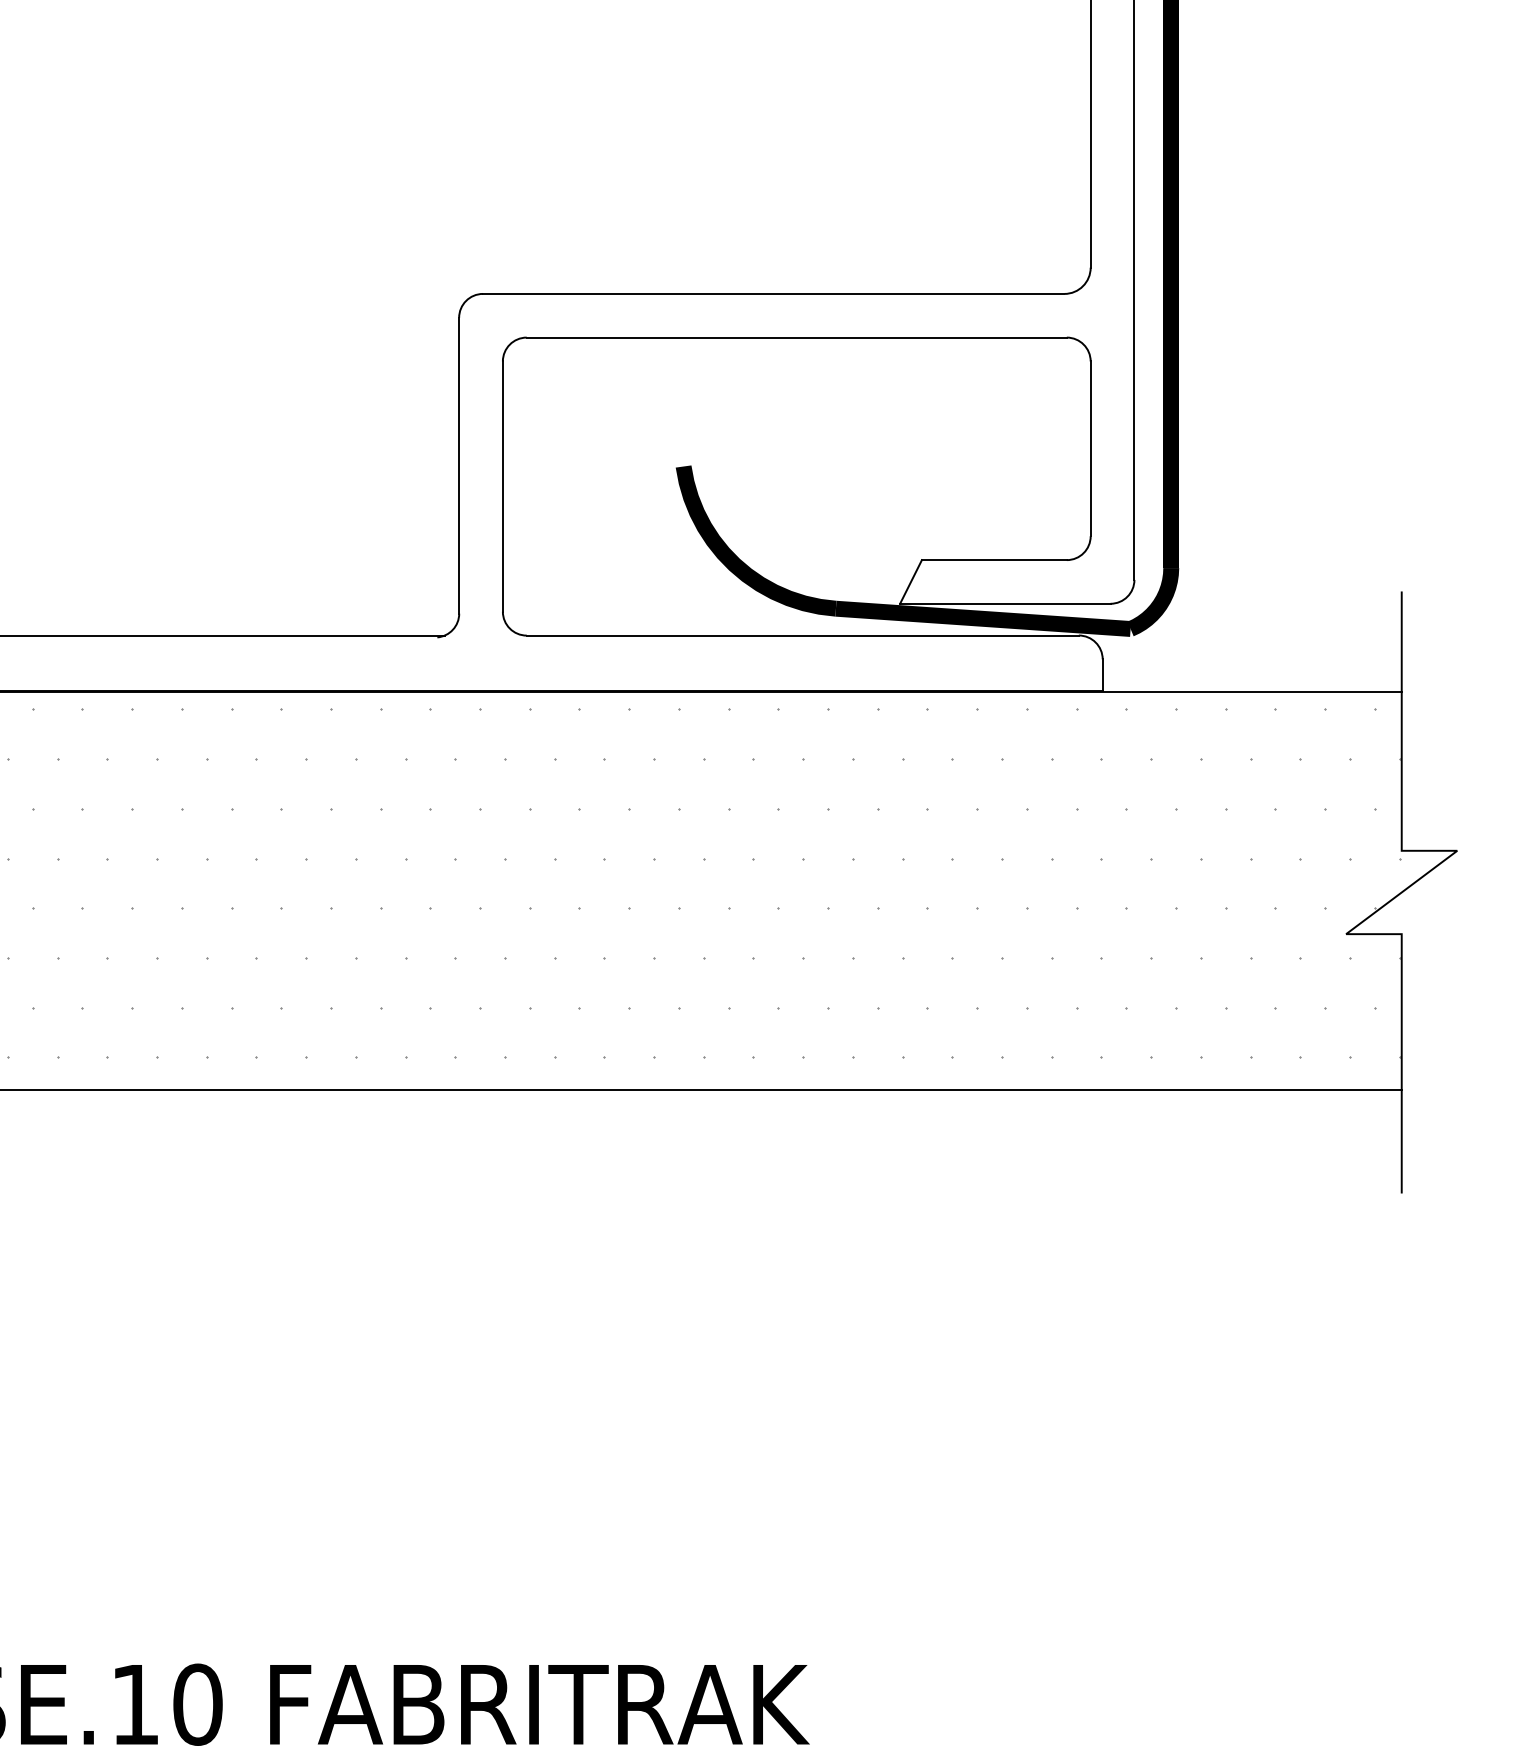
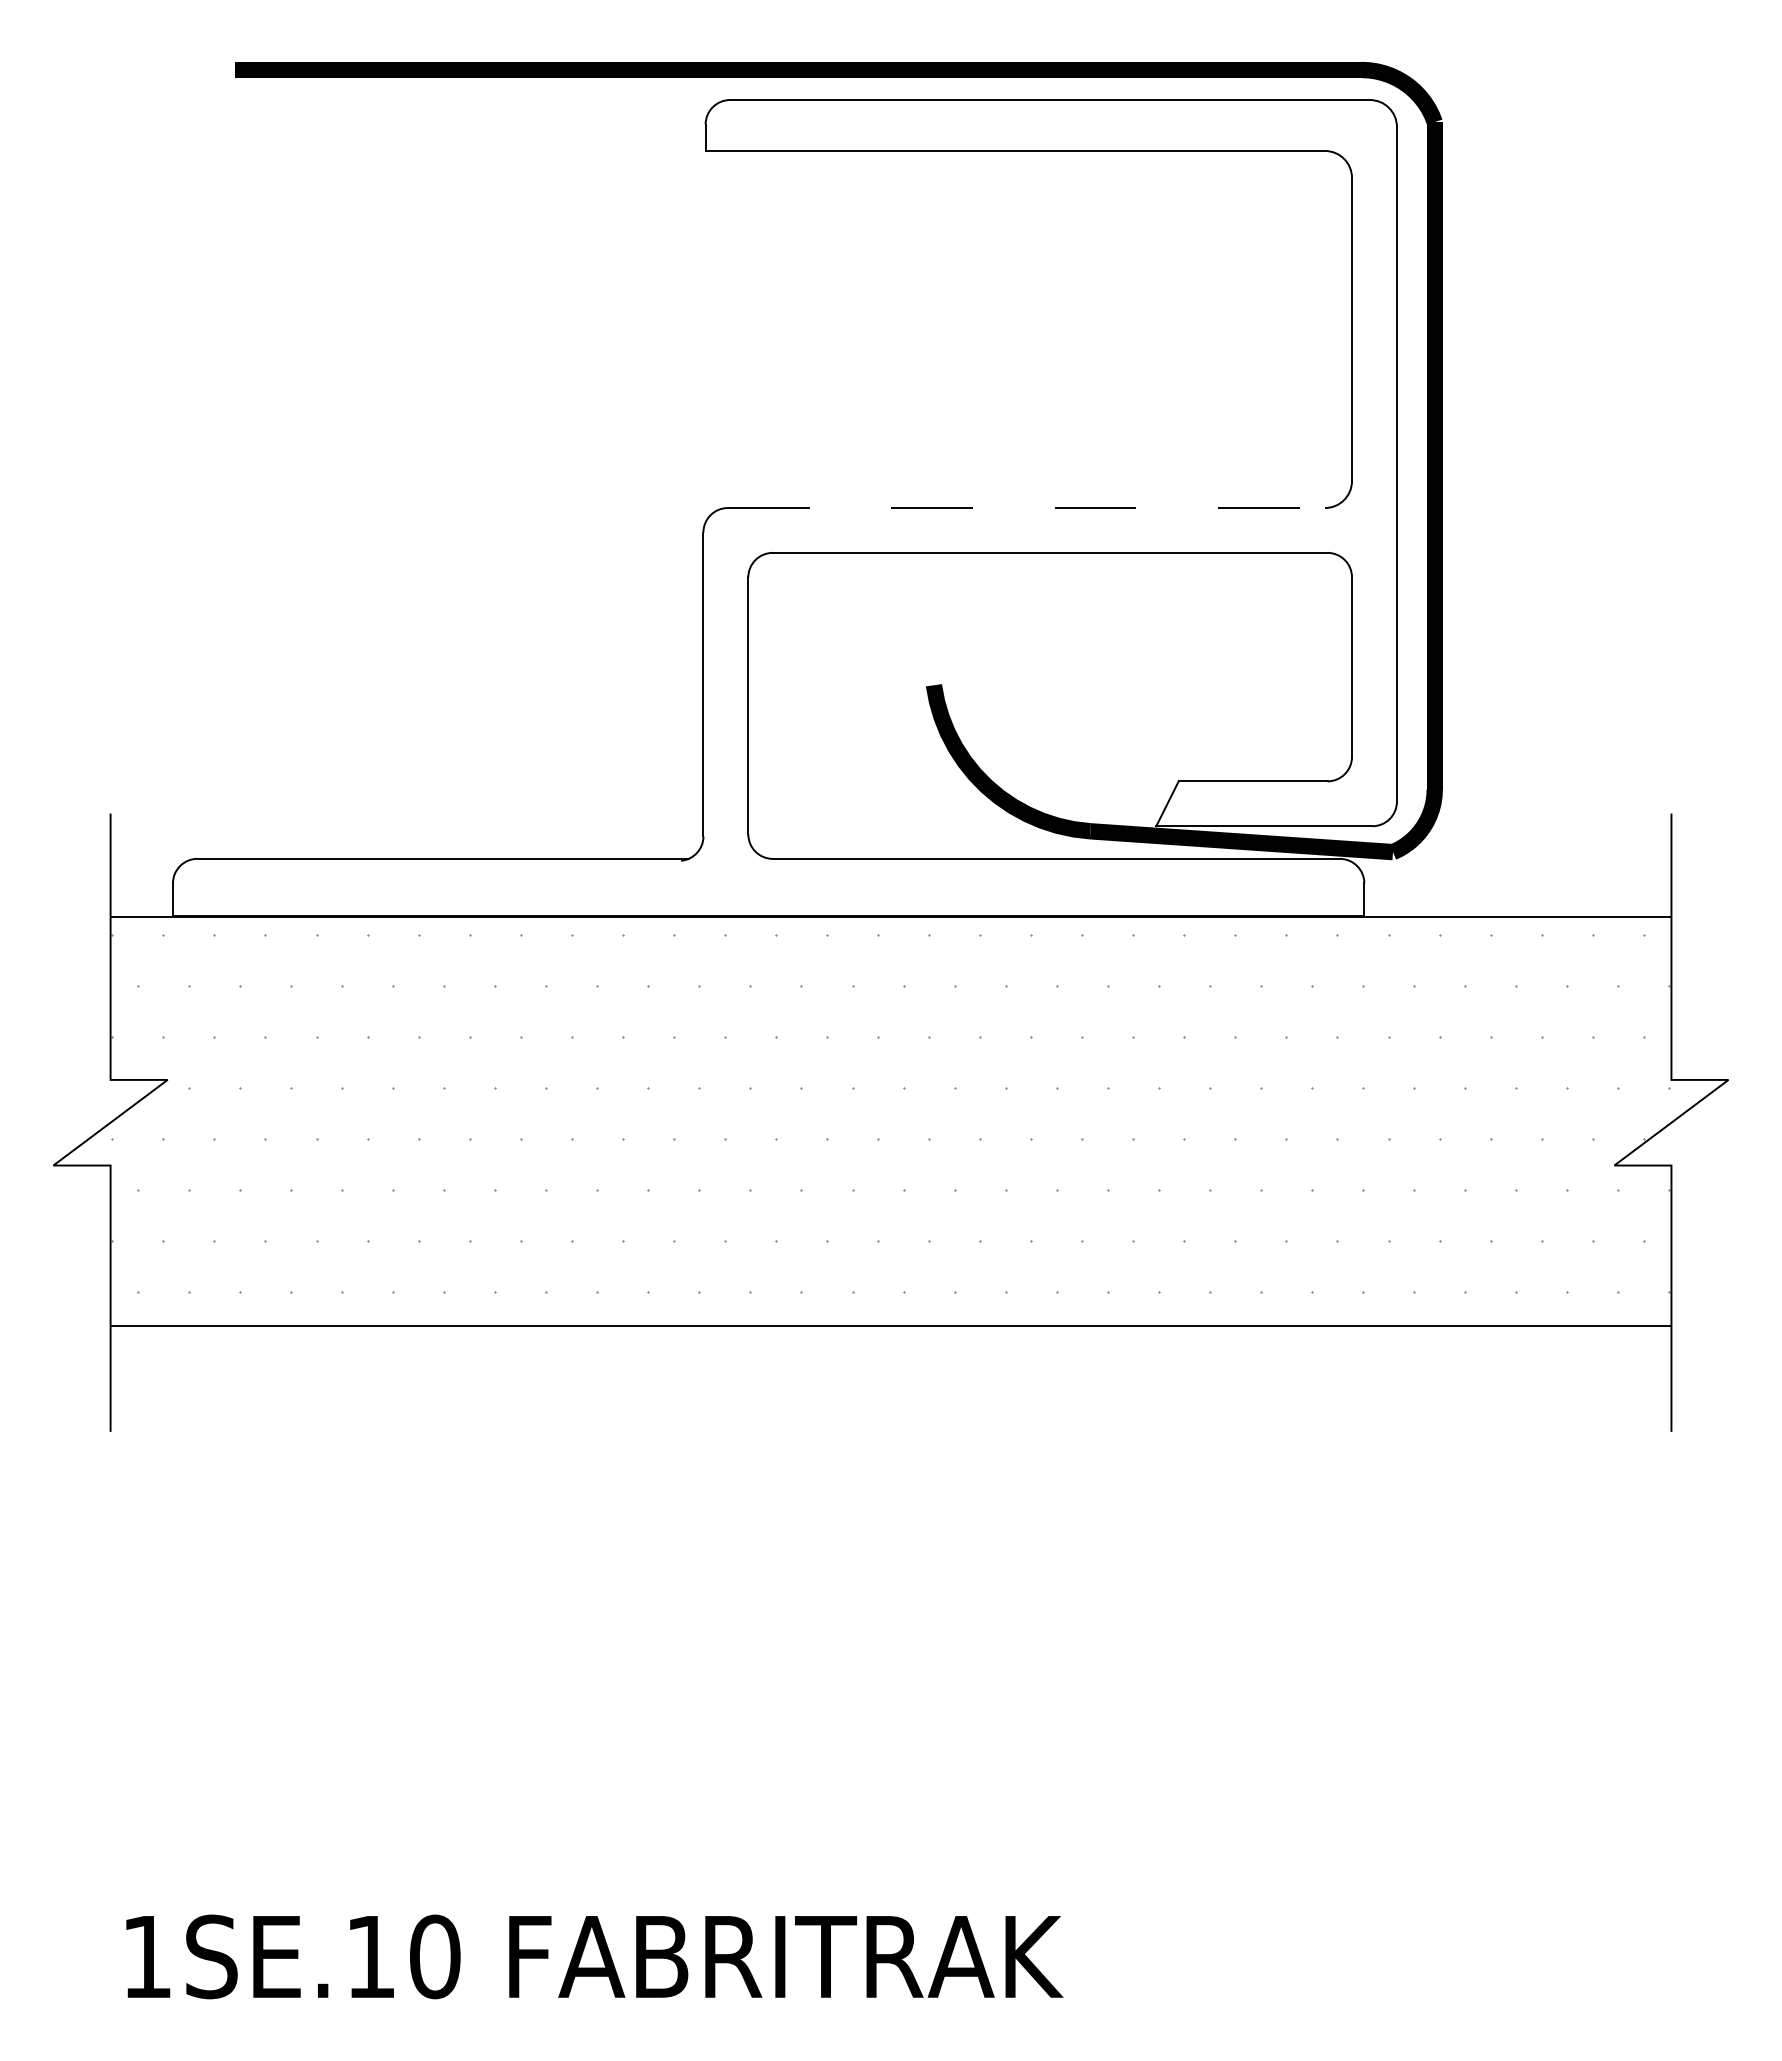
line: (773, 294) -> (1026, 508), solid -> dashed

